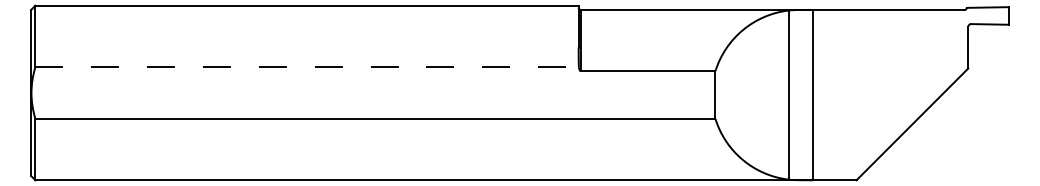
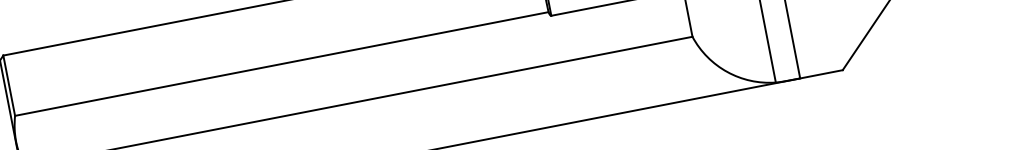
line: (307, 67) -> (282, 64), dashed -> solid

